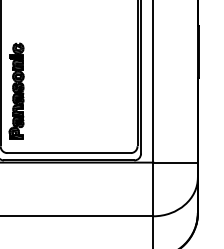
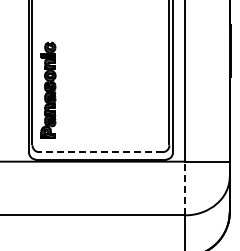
line: (68, 153) -> (100, 152), solid -> dashed
line: (153, 189) -> (185, 188), solid -> dashed

